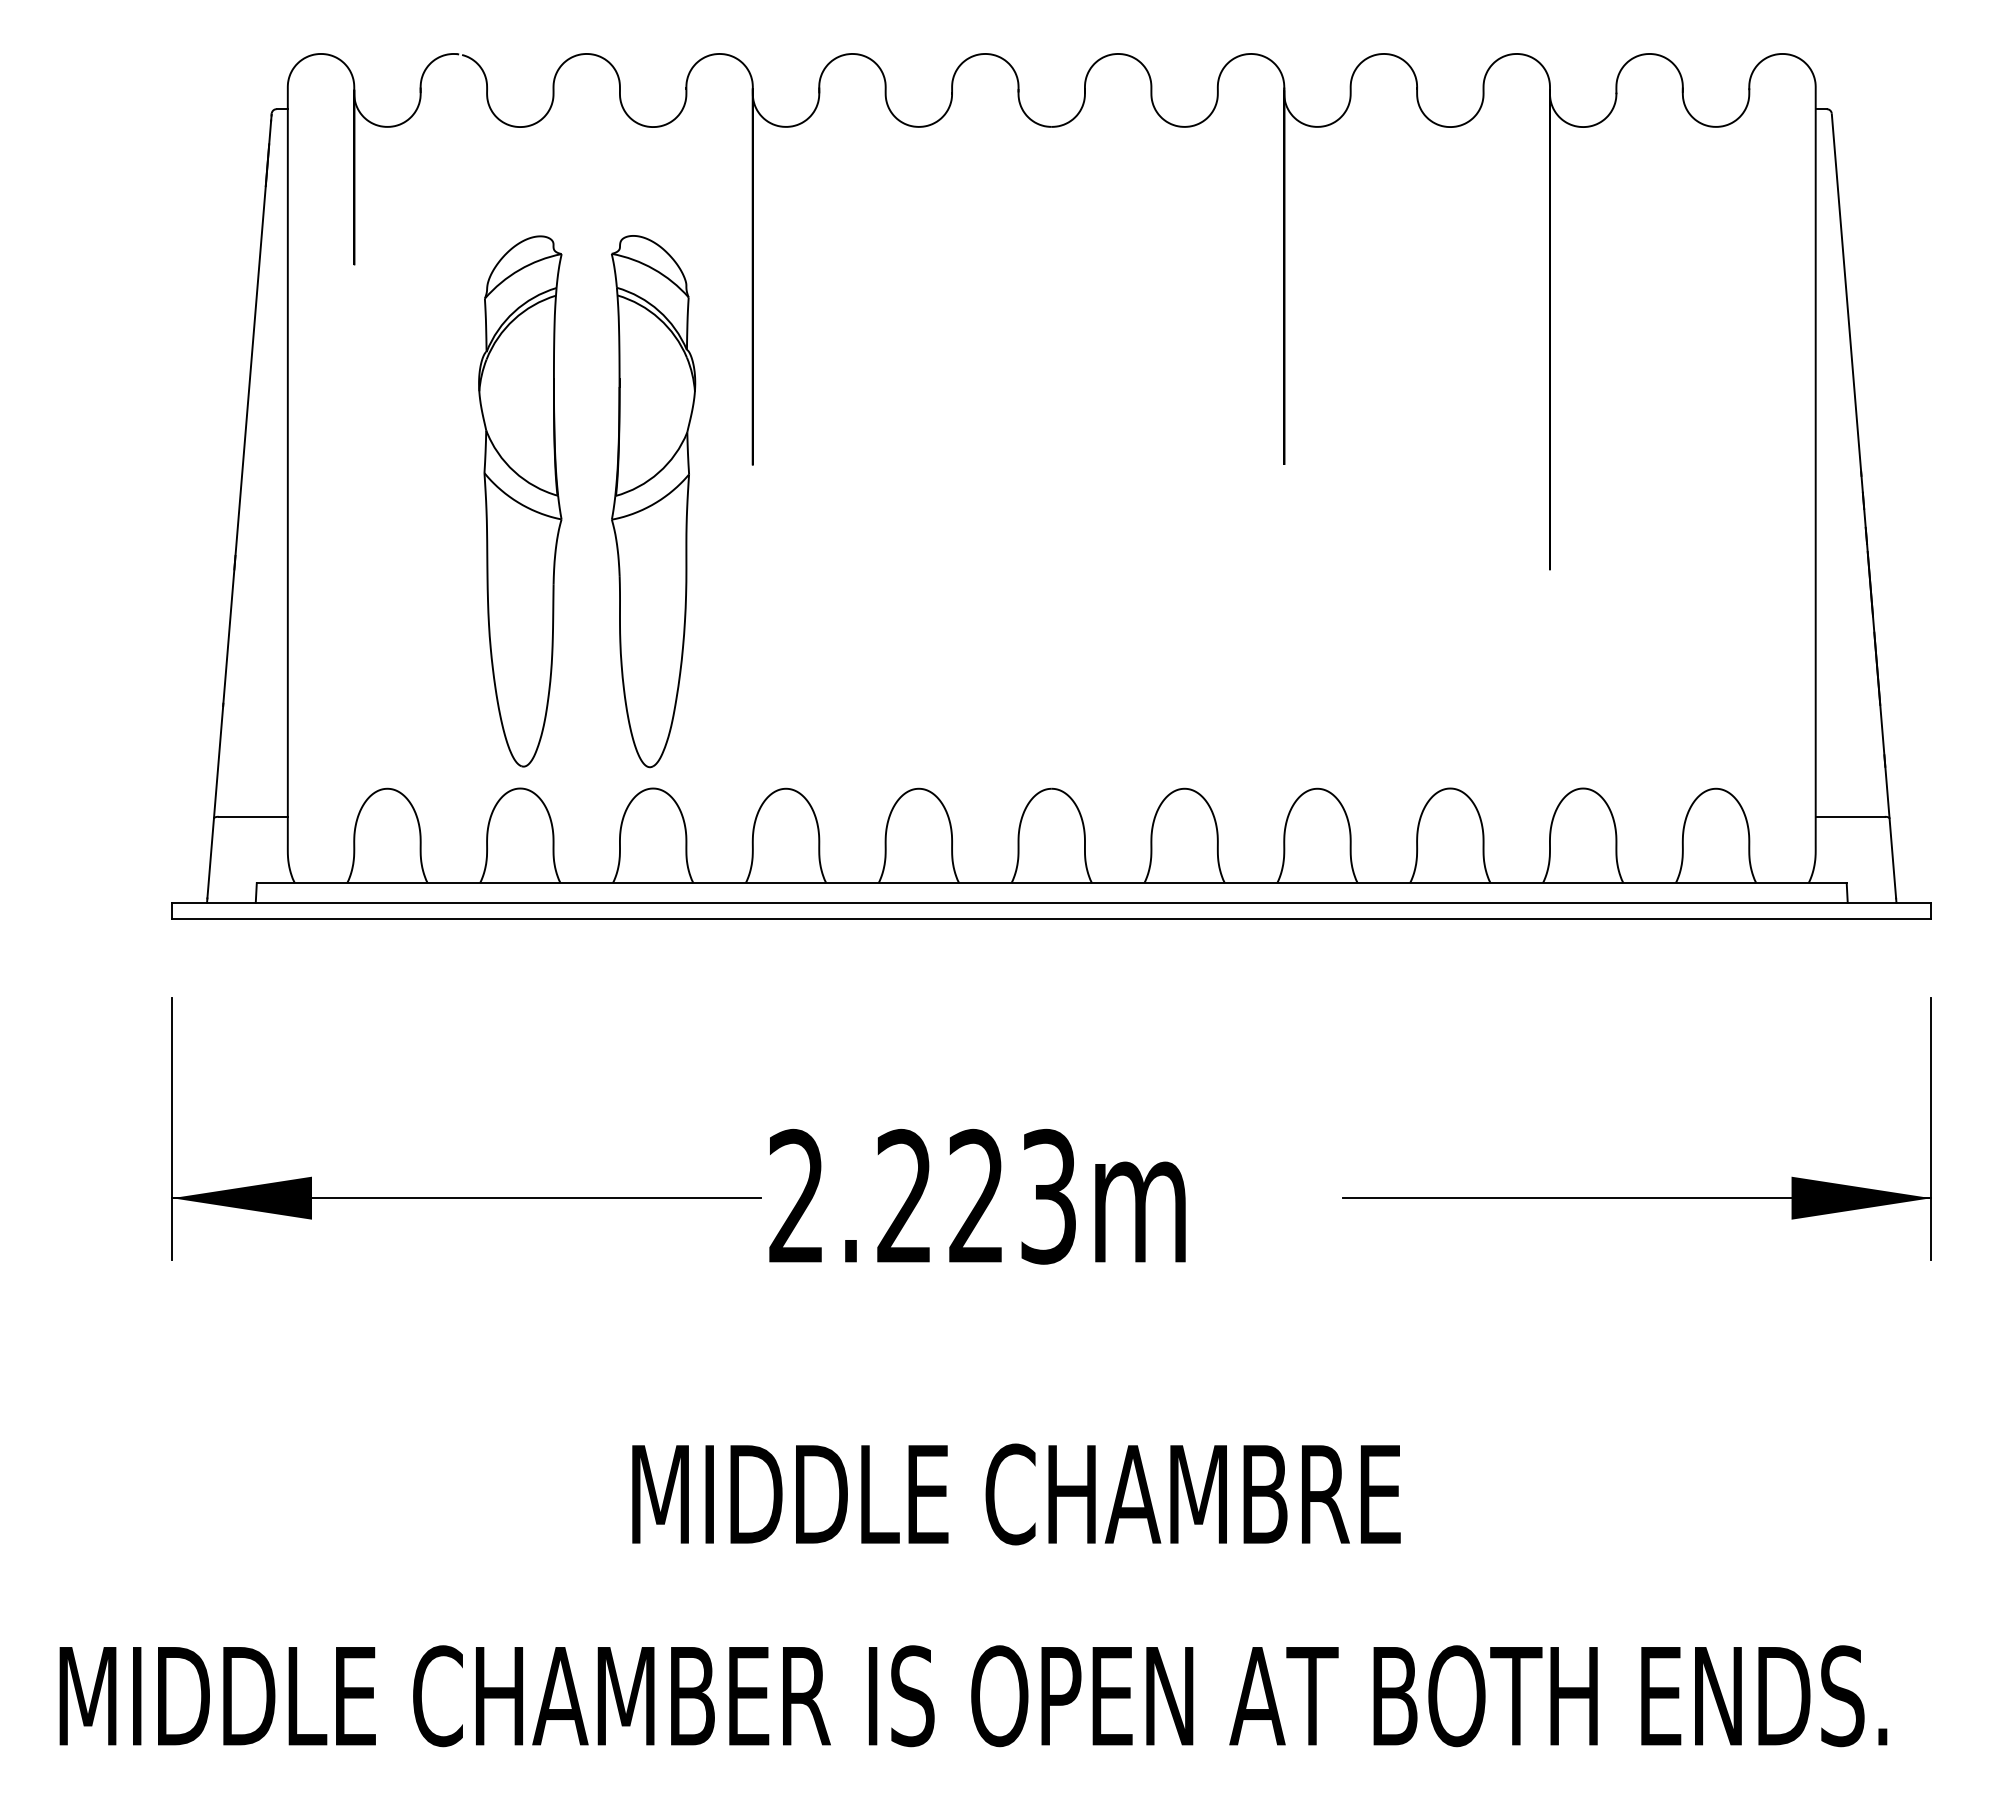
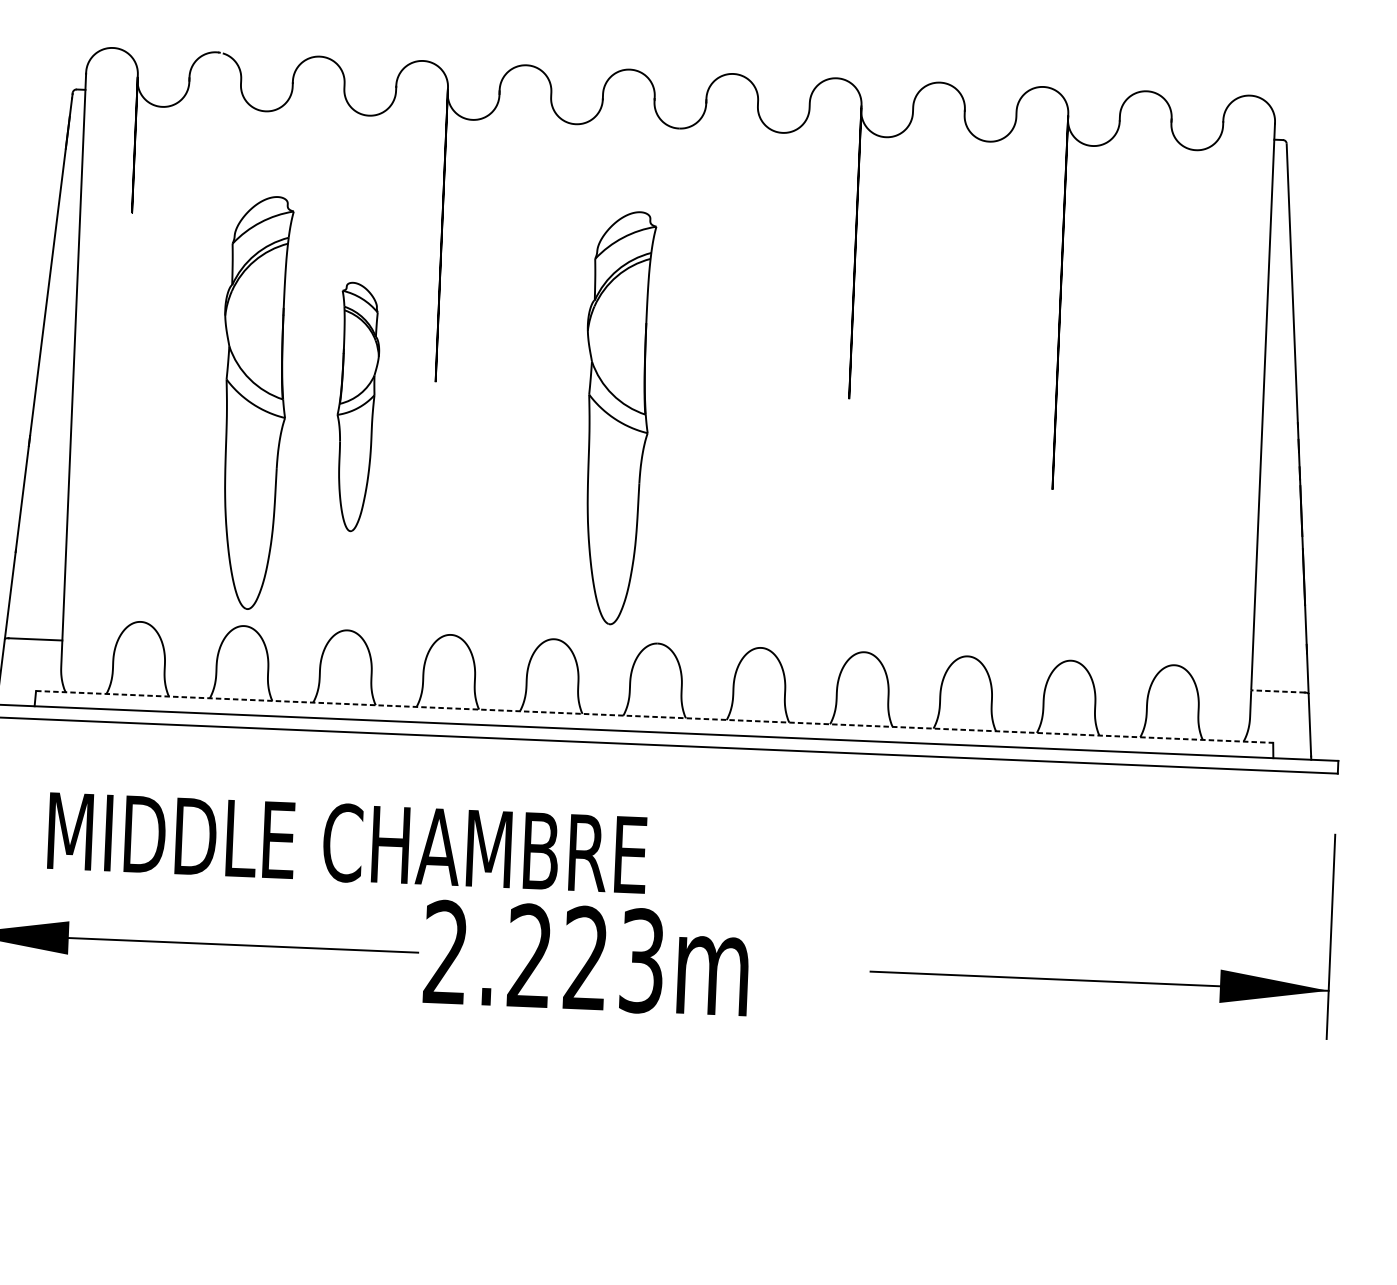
part: (653, 501) -> (357, 407), size x0.6
part: (986, 501) -> (616, 417), added
line: (1849, 816) -> (1277, 691), solid -> dashed
line: (1051, 883) -> (654, 717), solid -> dashed
text: (1016, 1494) -> (347, 843), moved

